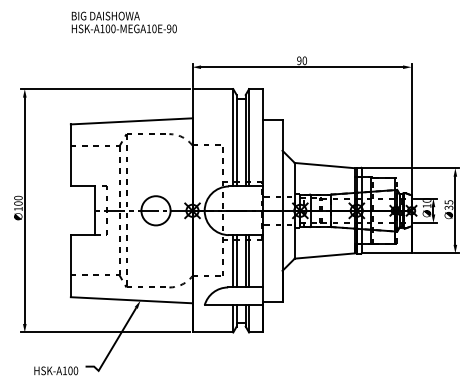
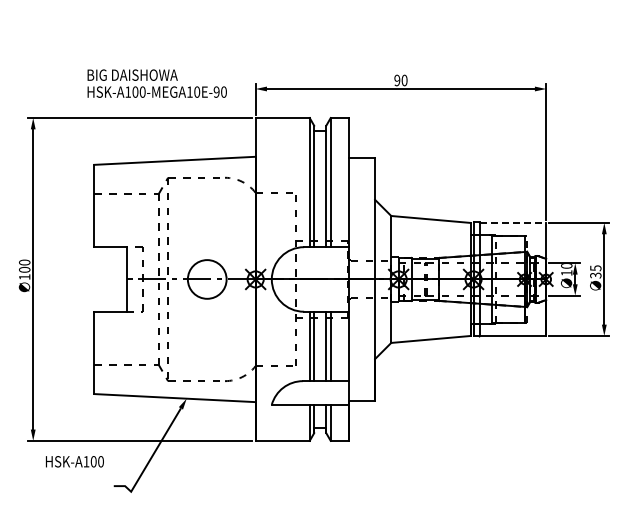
text: (123, 22) -> (156, 83), moved
line: (386, 167) -> (513, 222), solid -> dashed
text: (55, 370) -> (74, 461), moved

